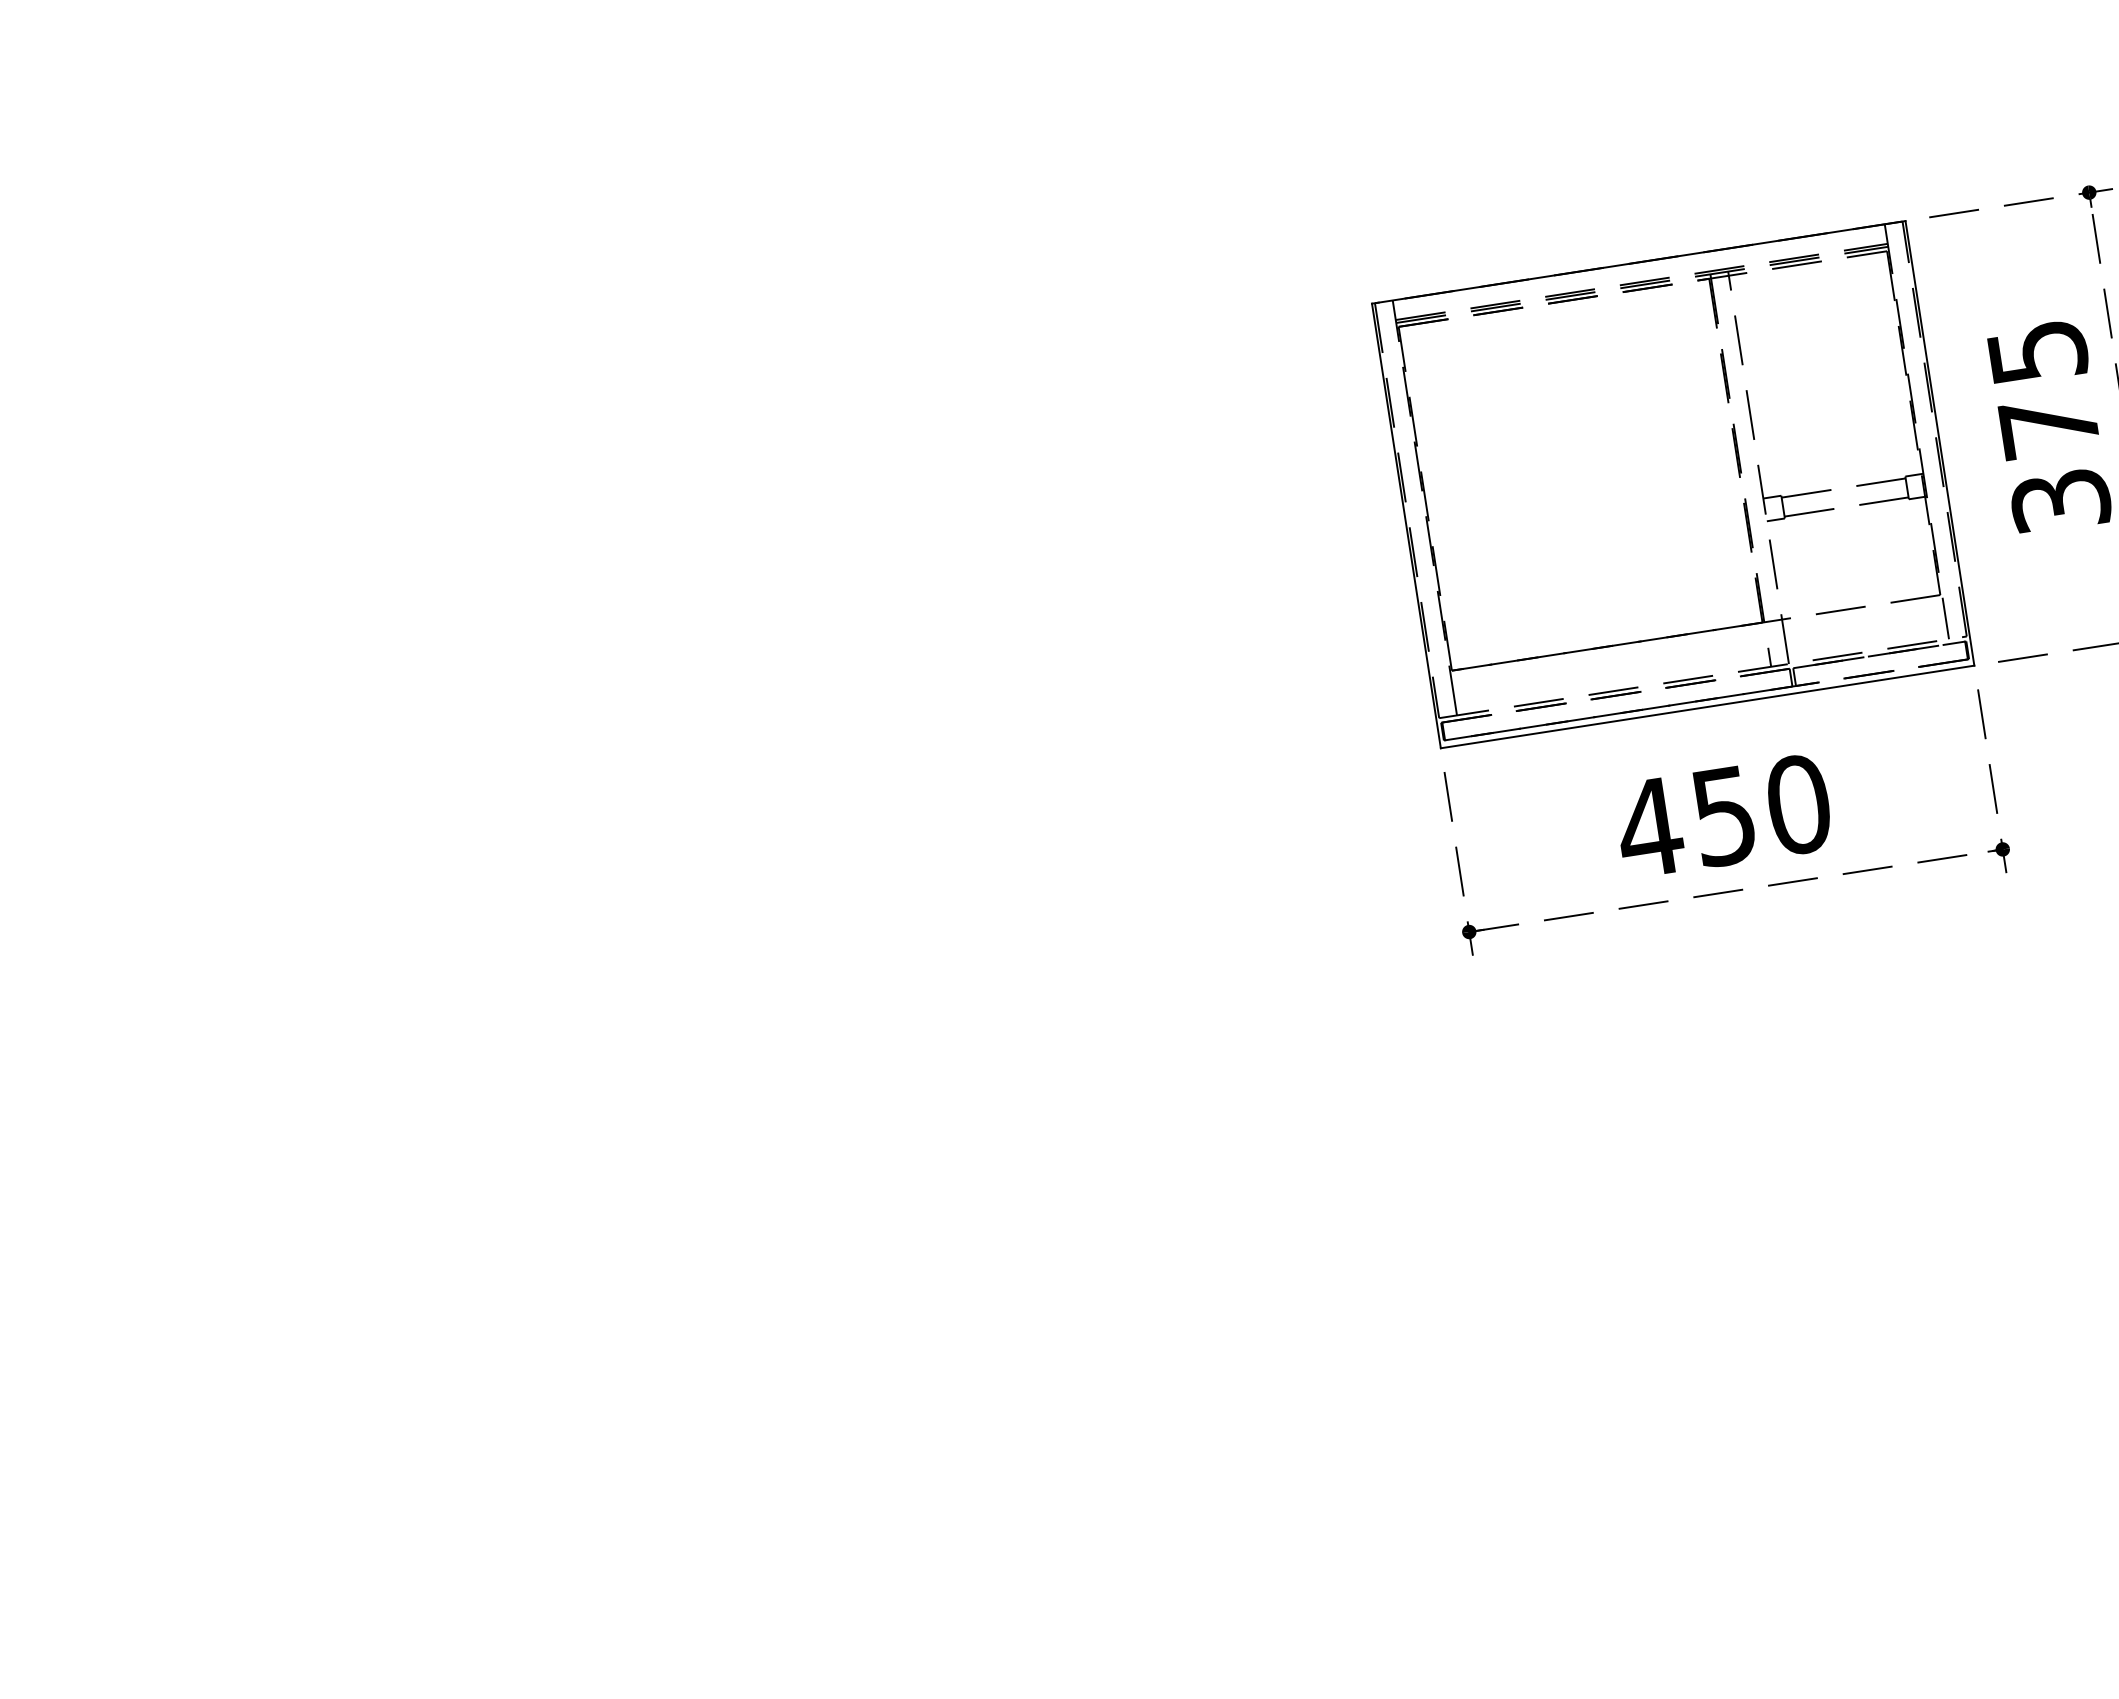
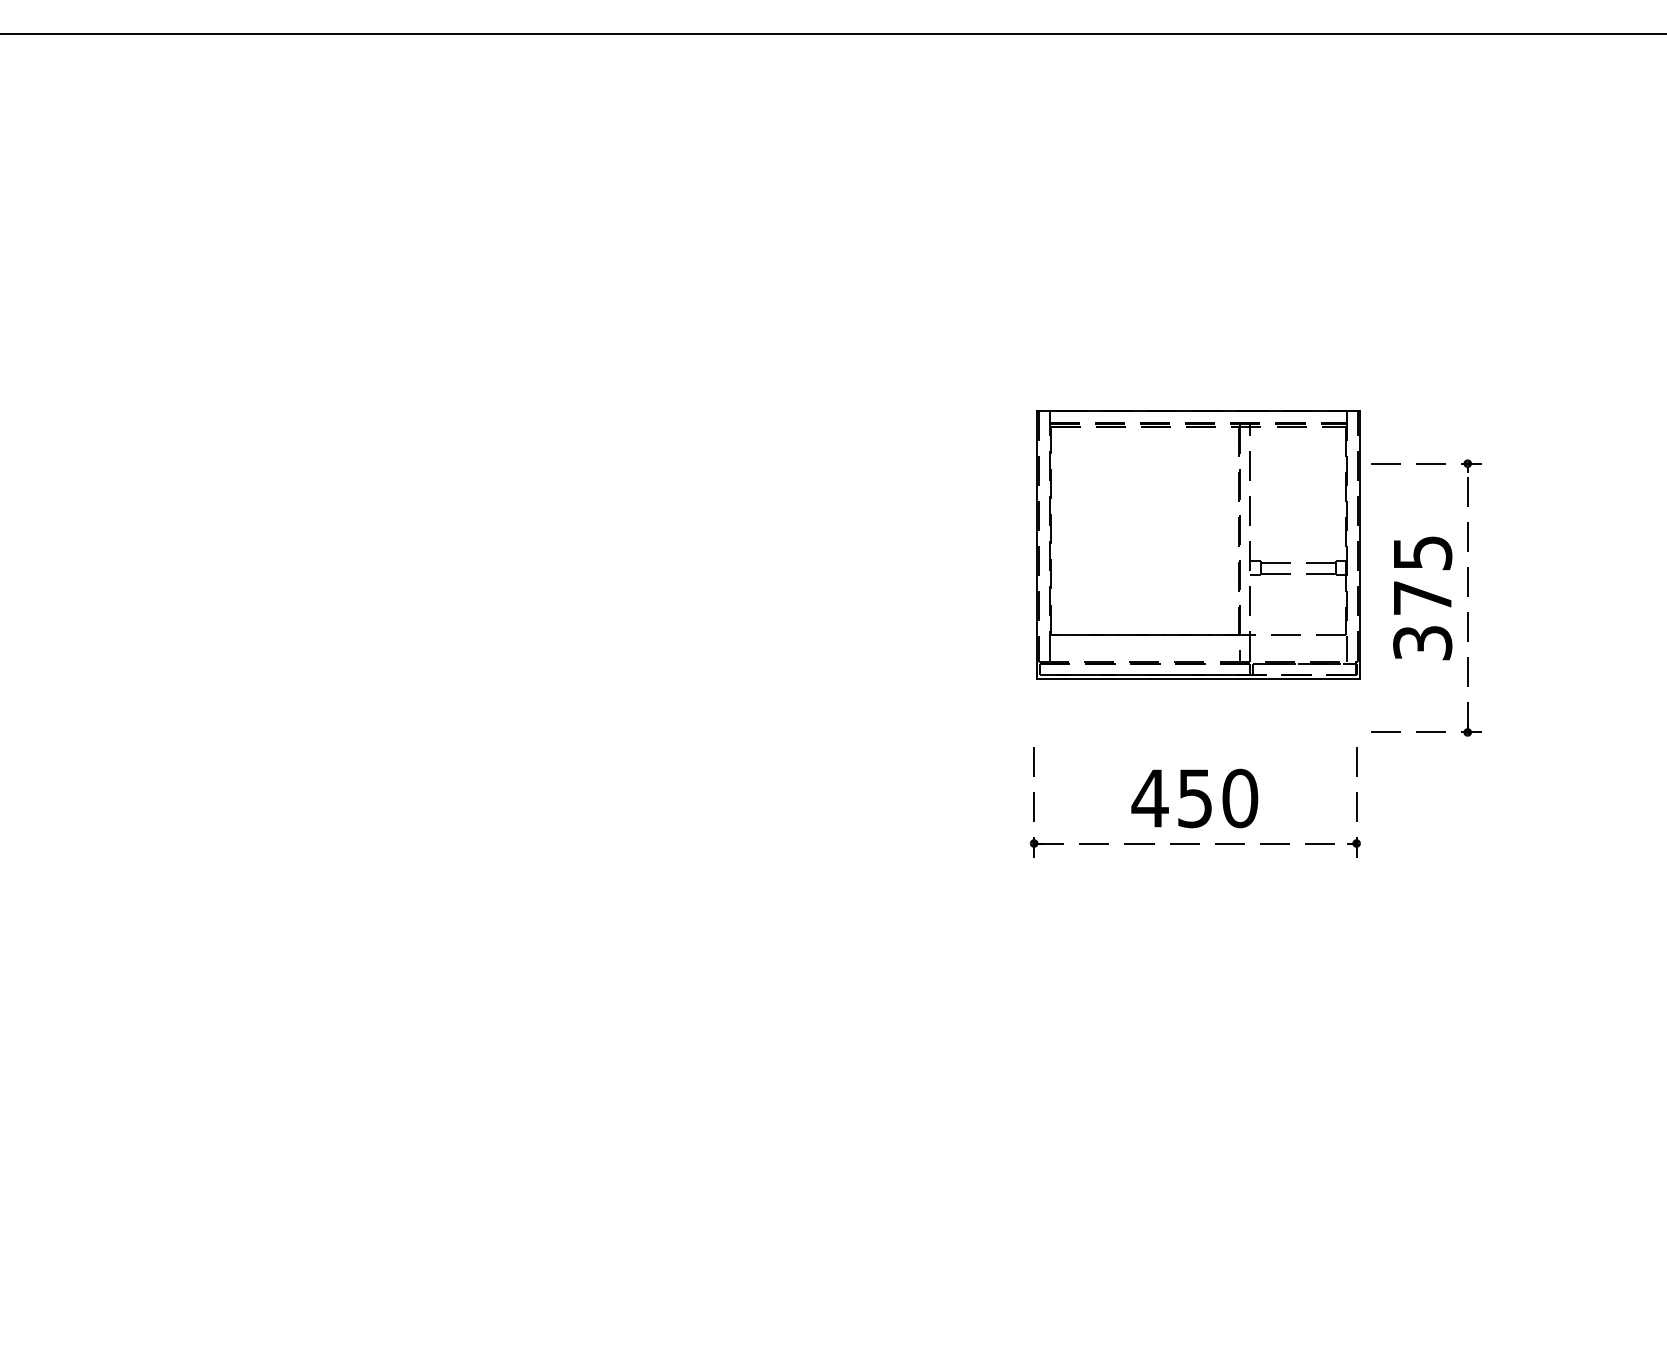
part: (1673, 483) -> (1198, 544), moved

